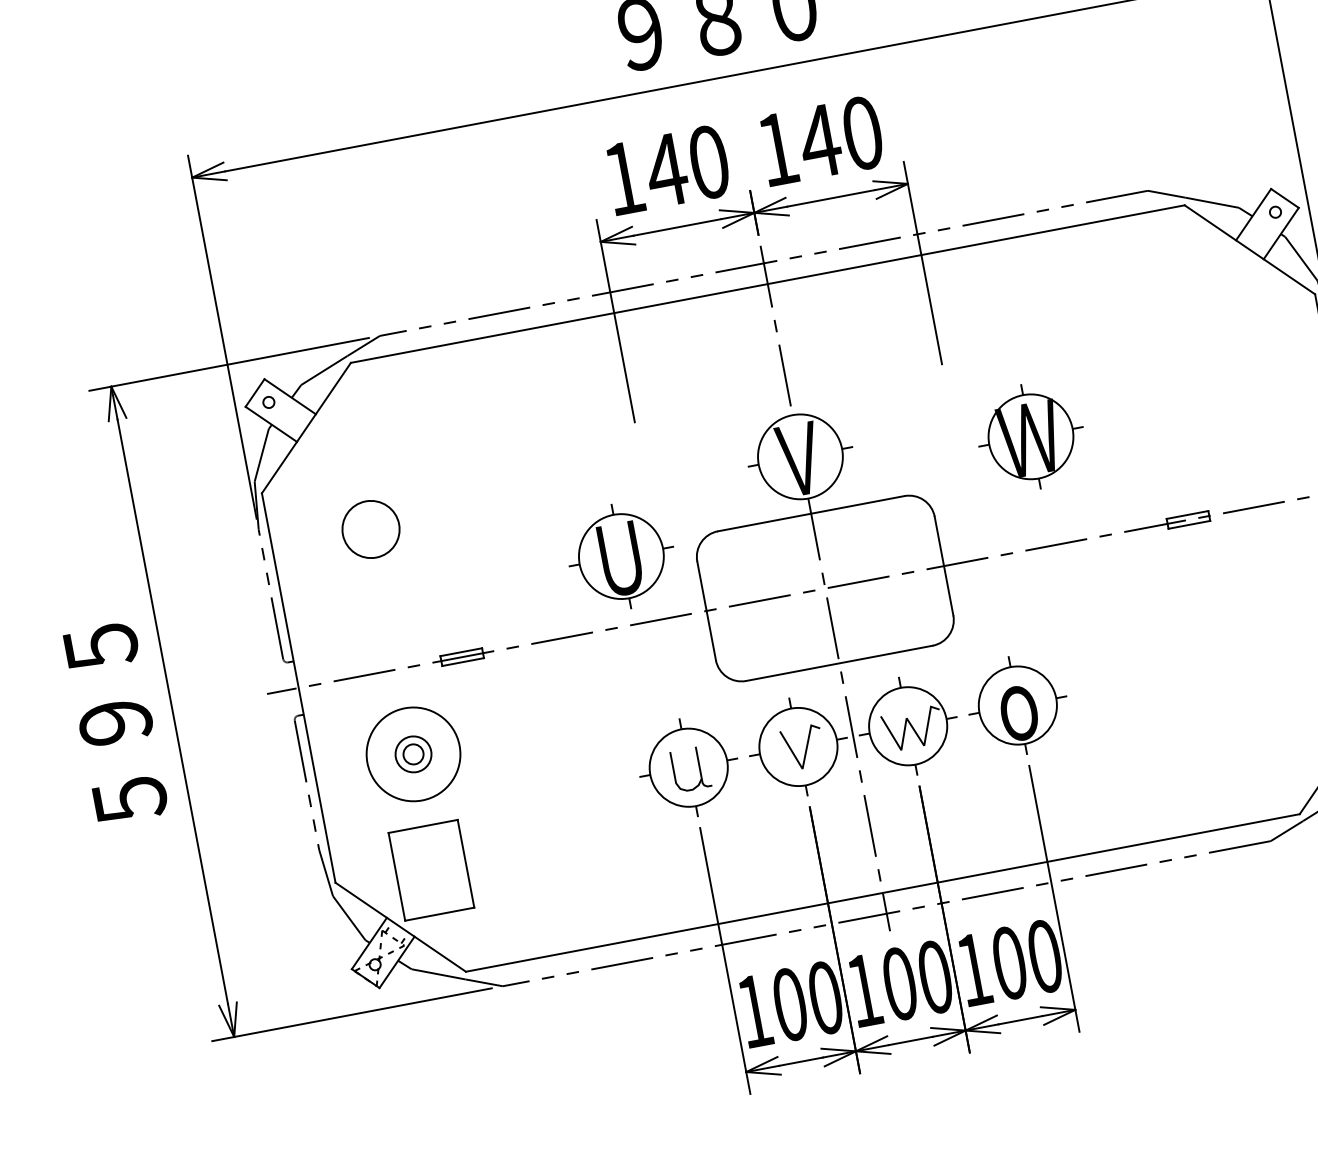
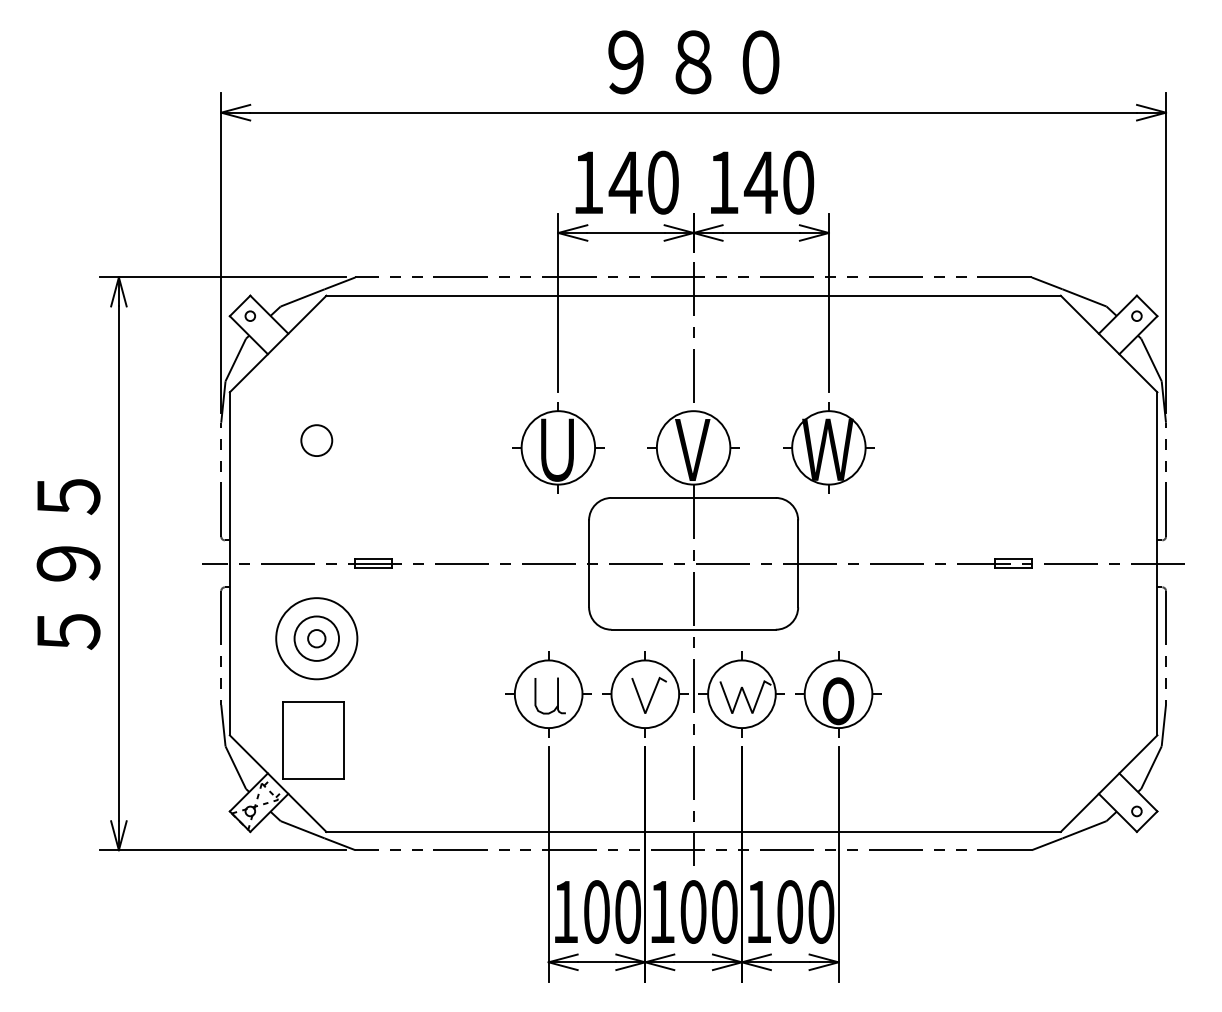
part: (1030, 436) -> (828, 447), moved
circle: (370, 529) -> (316, 440), size x0.62
part: (621, 556) -> (558, 447), moved
circle: (413, 754) -> (316, 638), size x1.43

